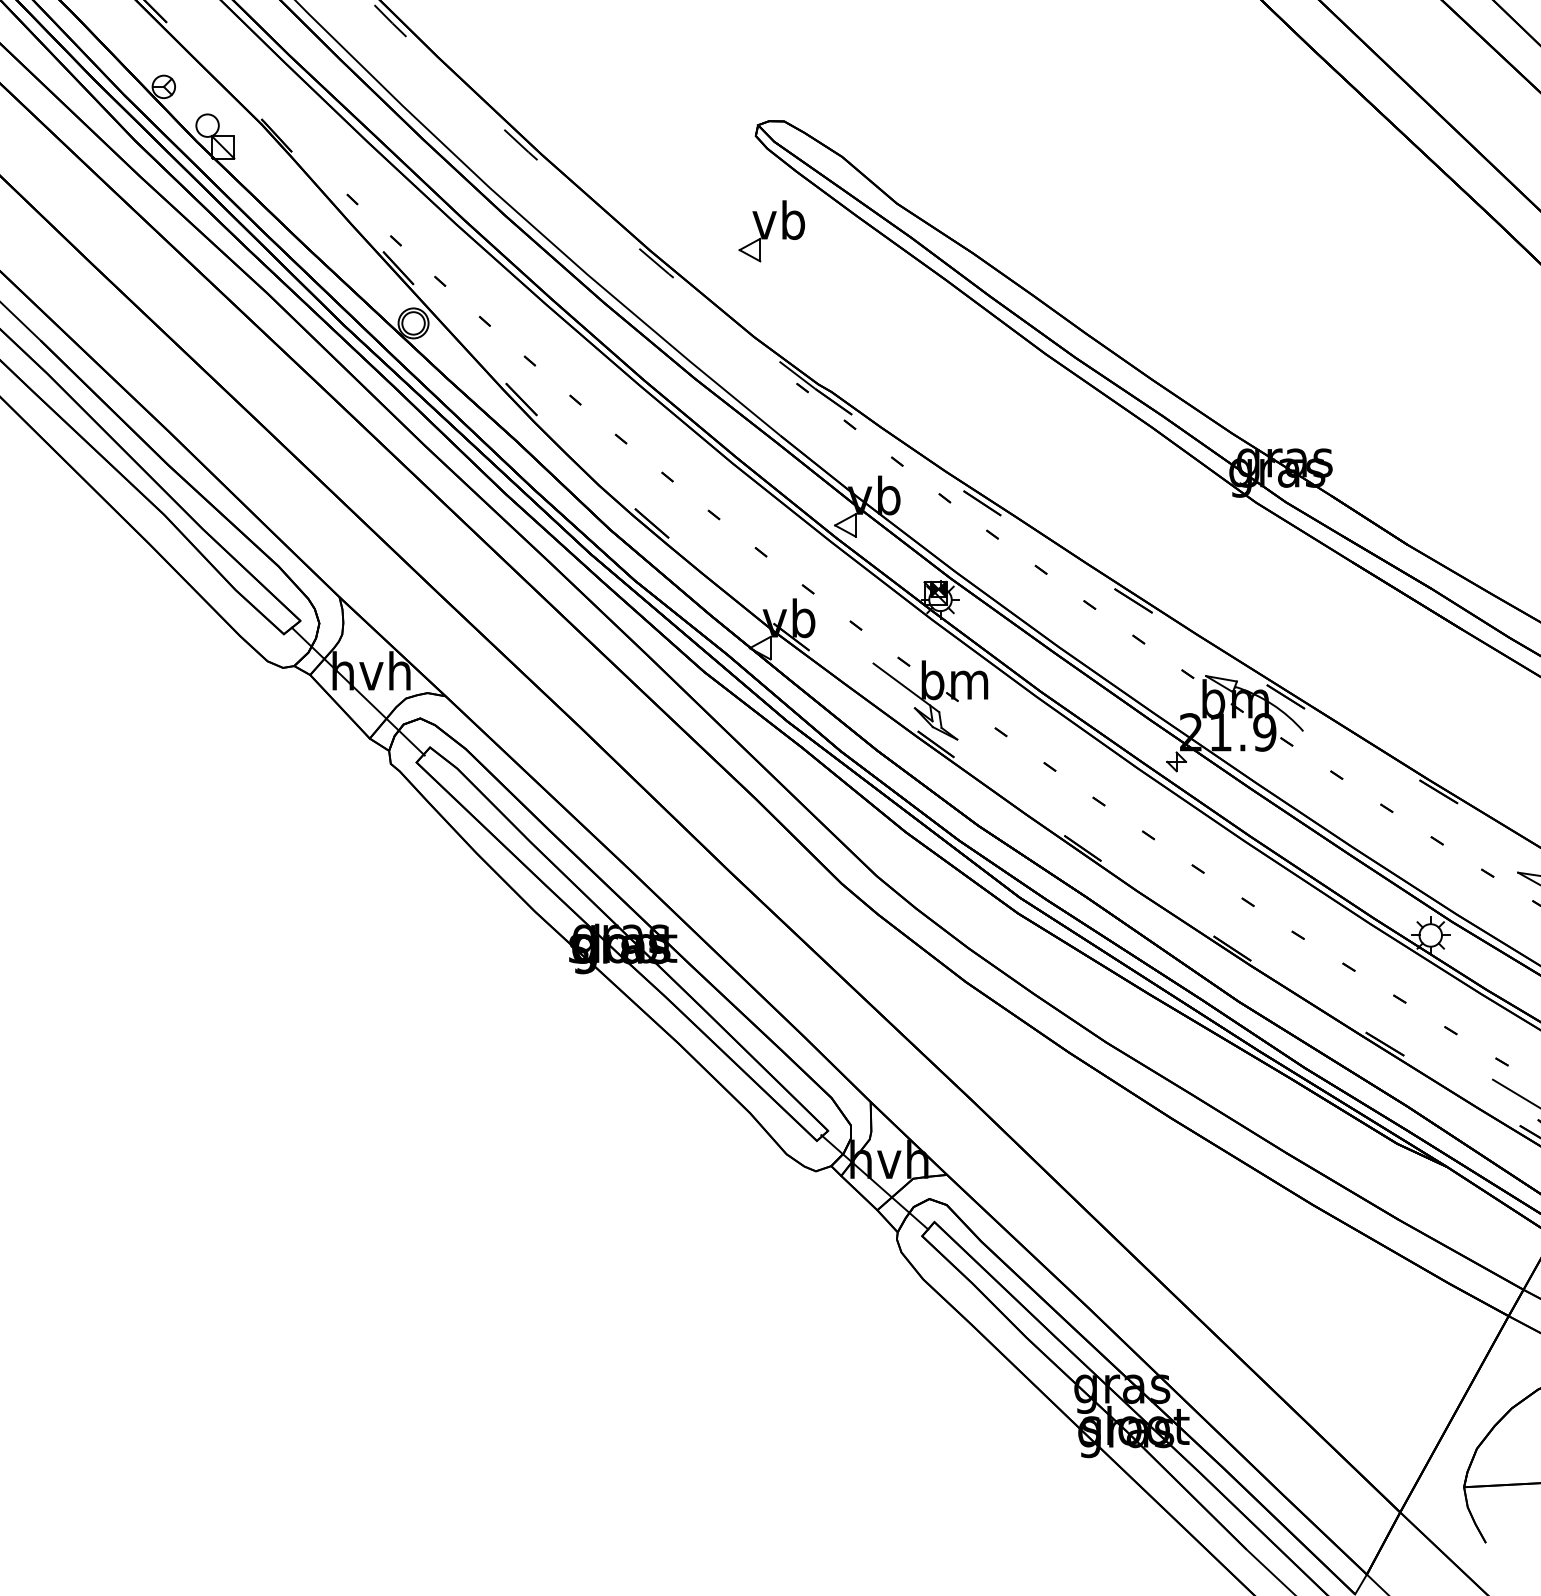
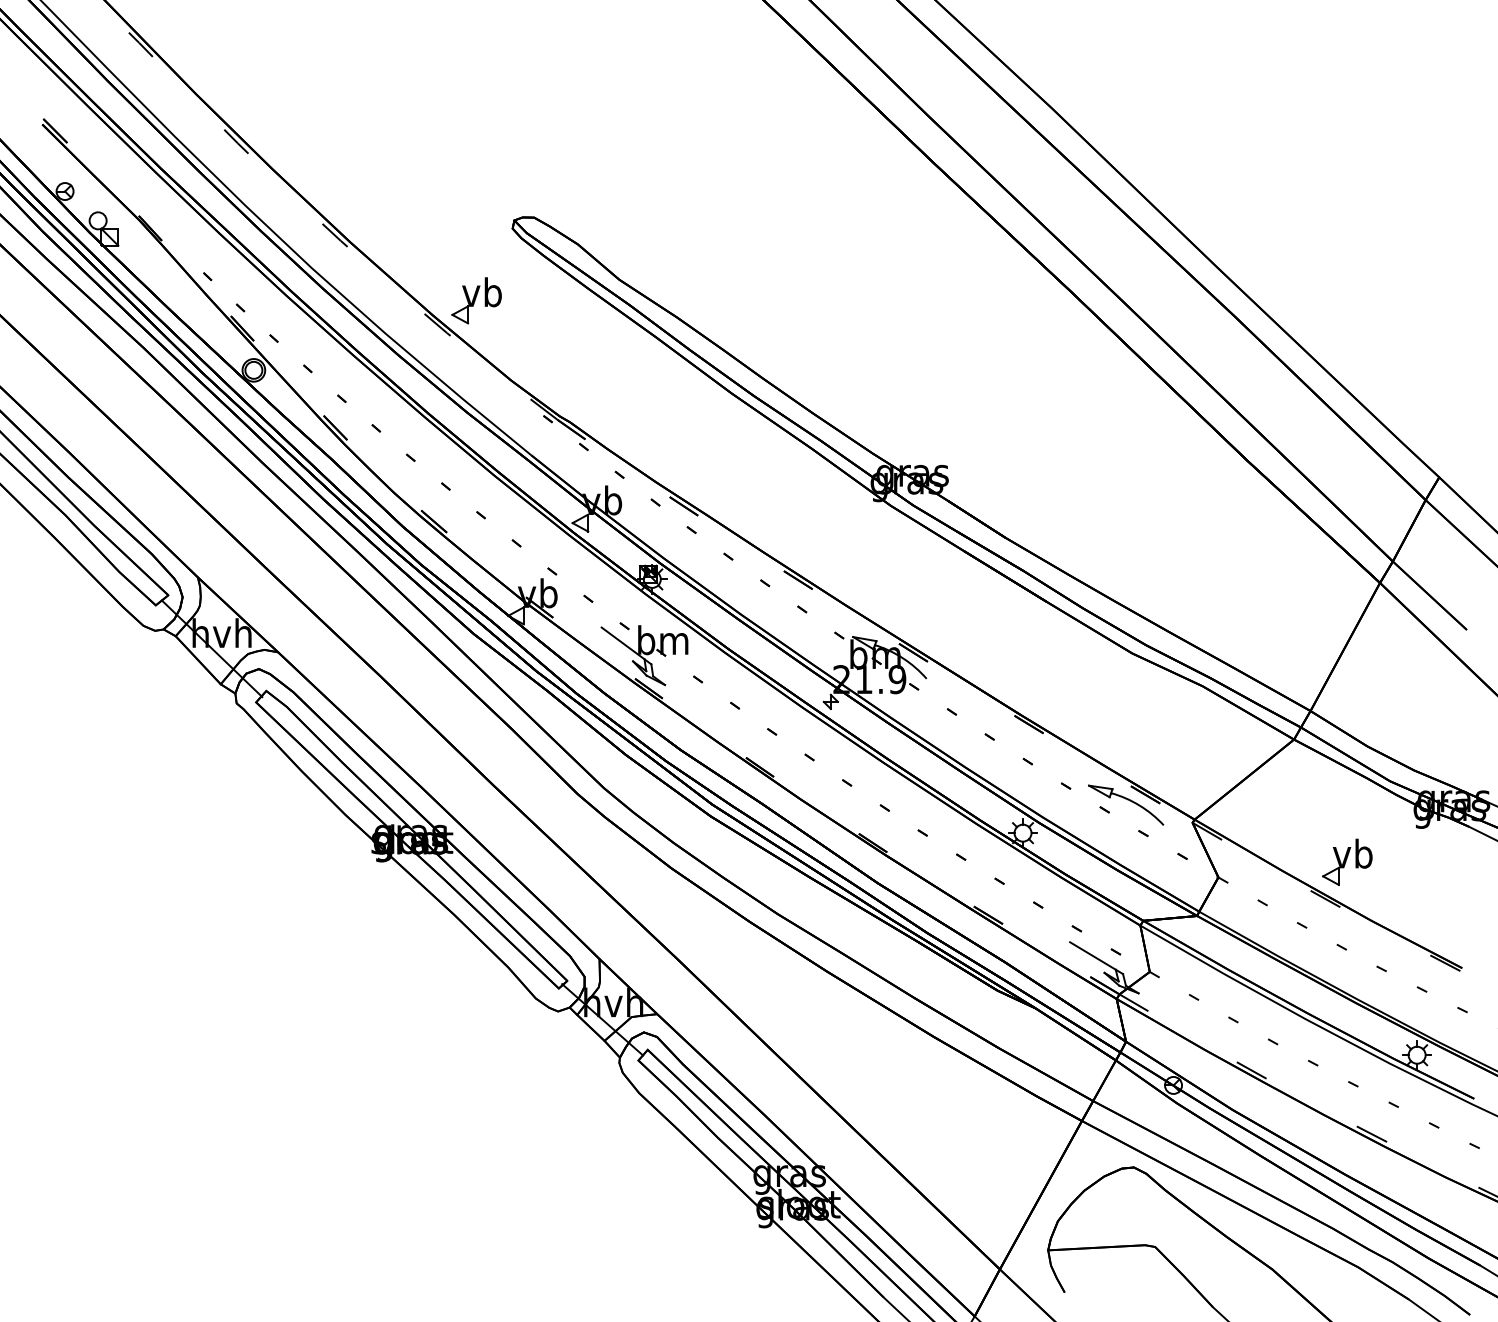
part: (771, 231) -> (476, 300), moved

